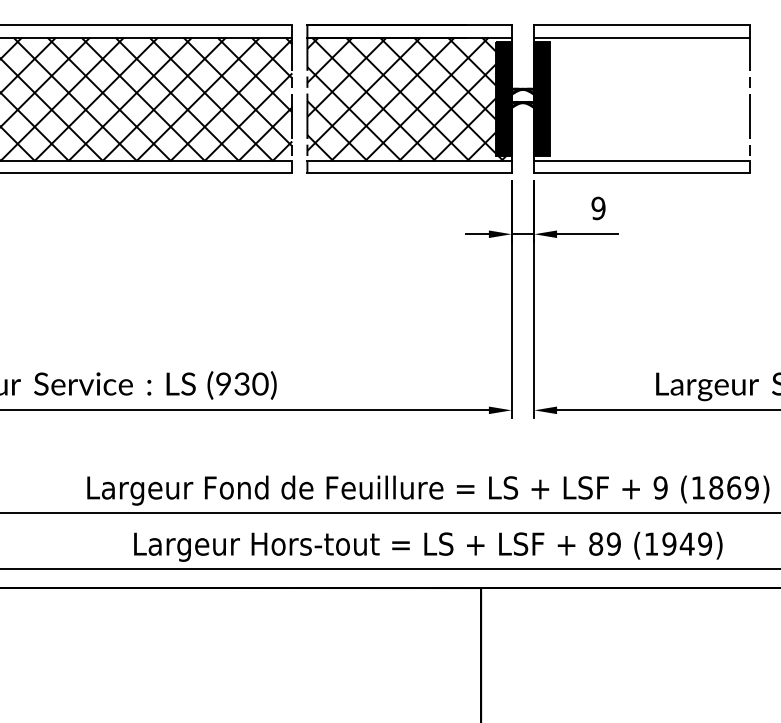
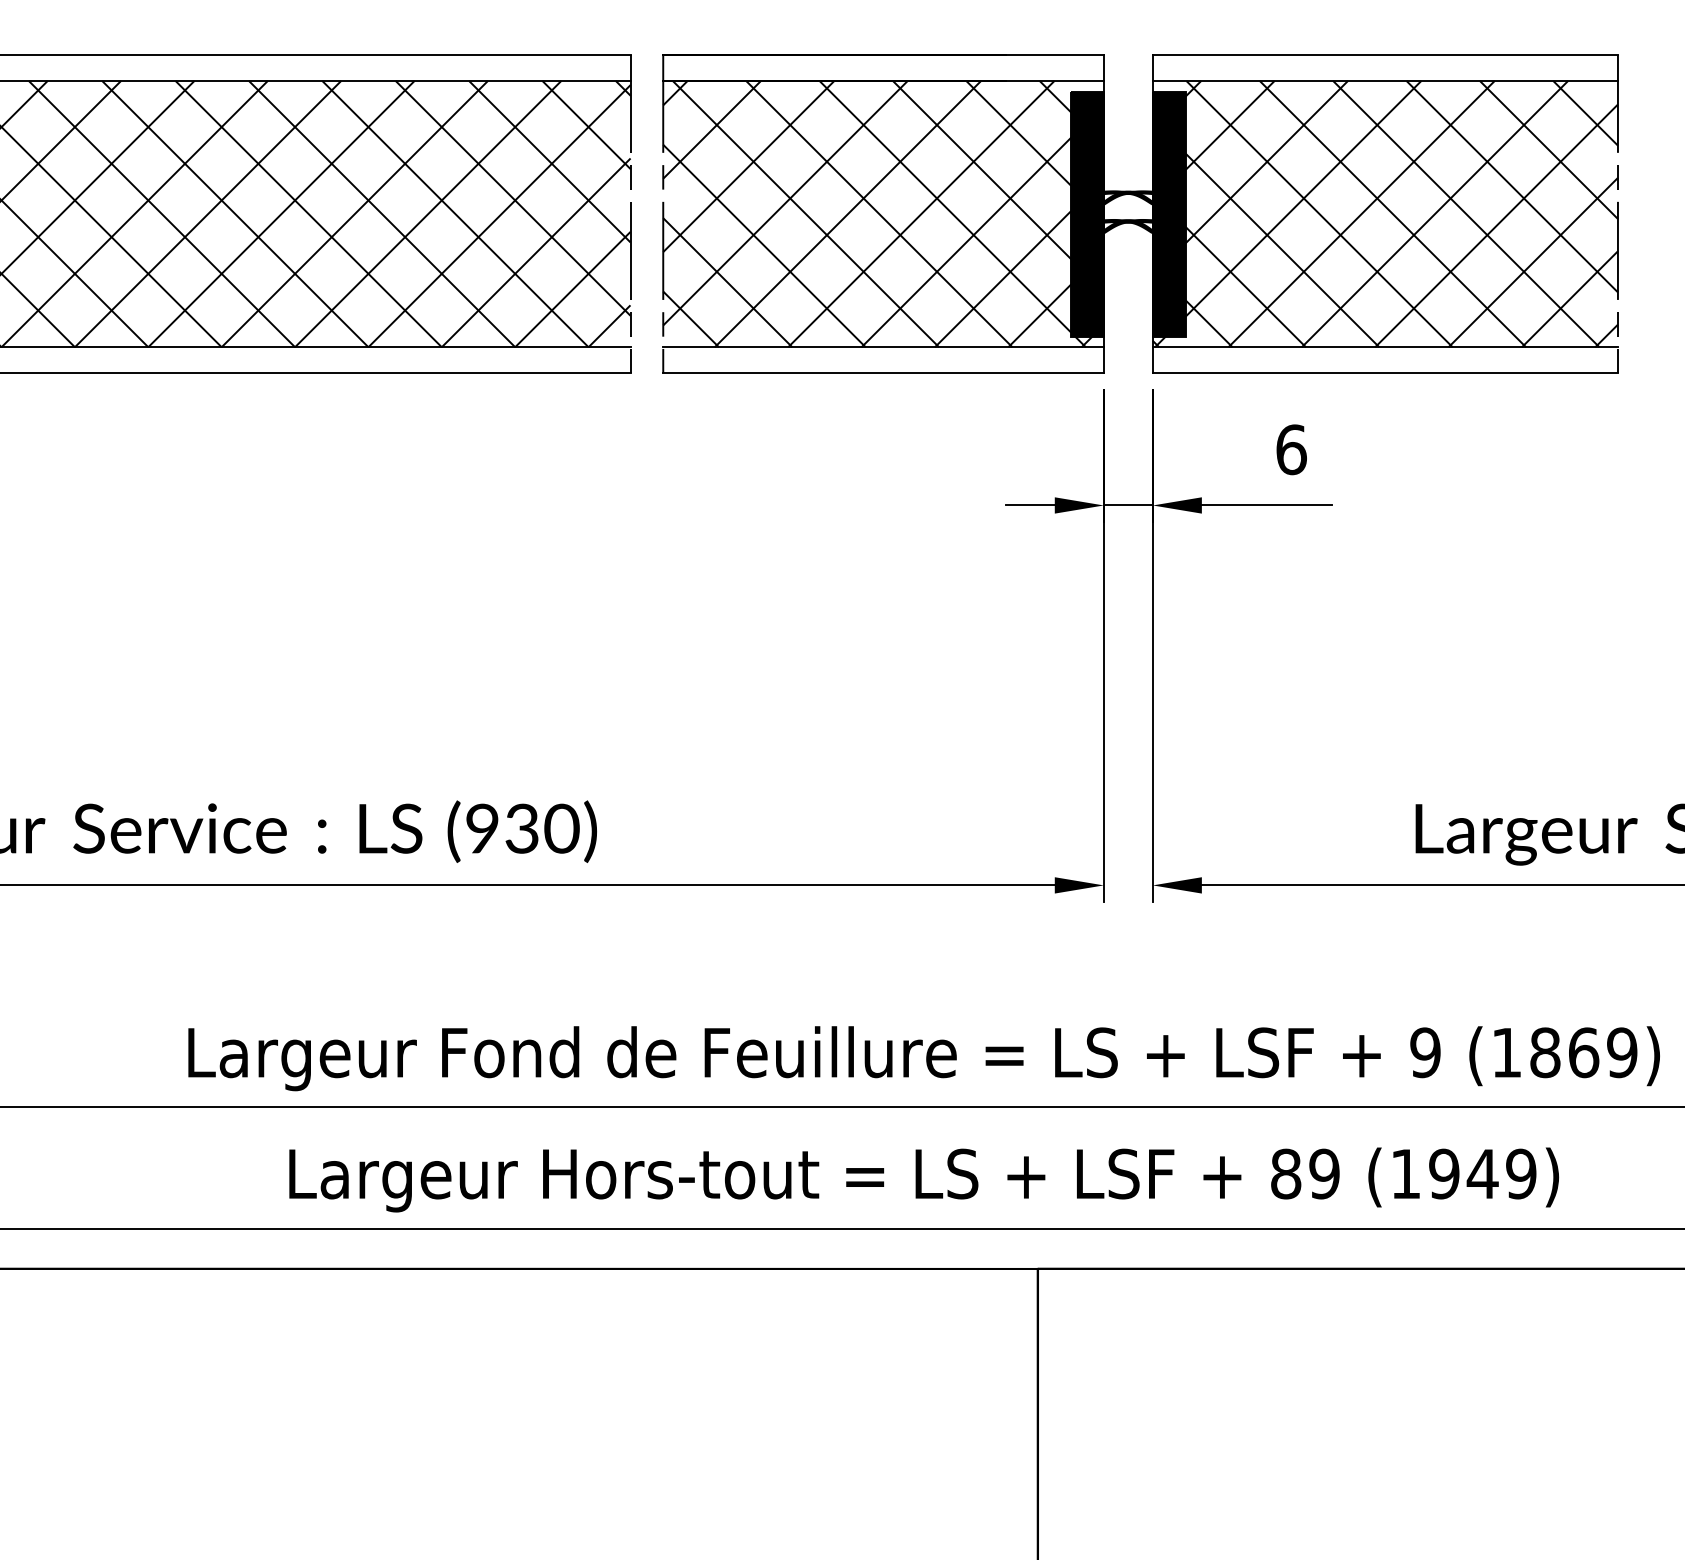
hatch: (641, 98) -> (1384, 212), added
text: (598, 208) -> (1291, 449), 9 -> 6

